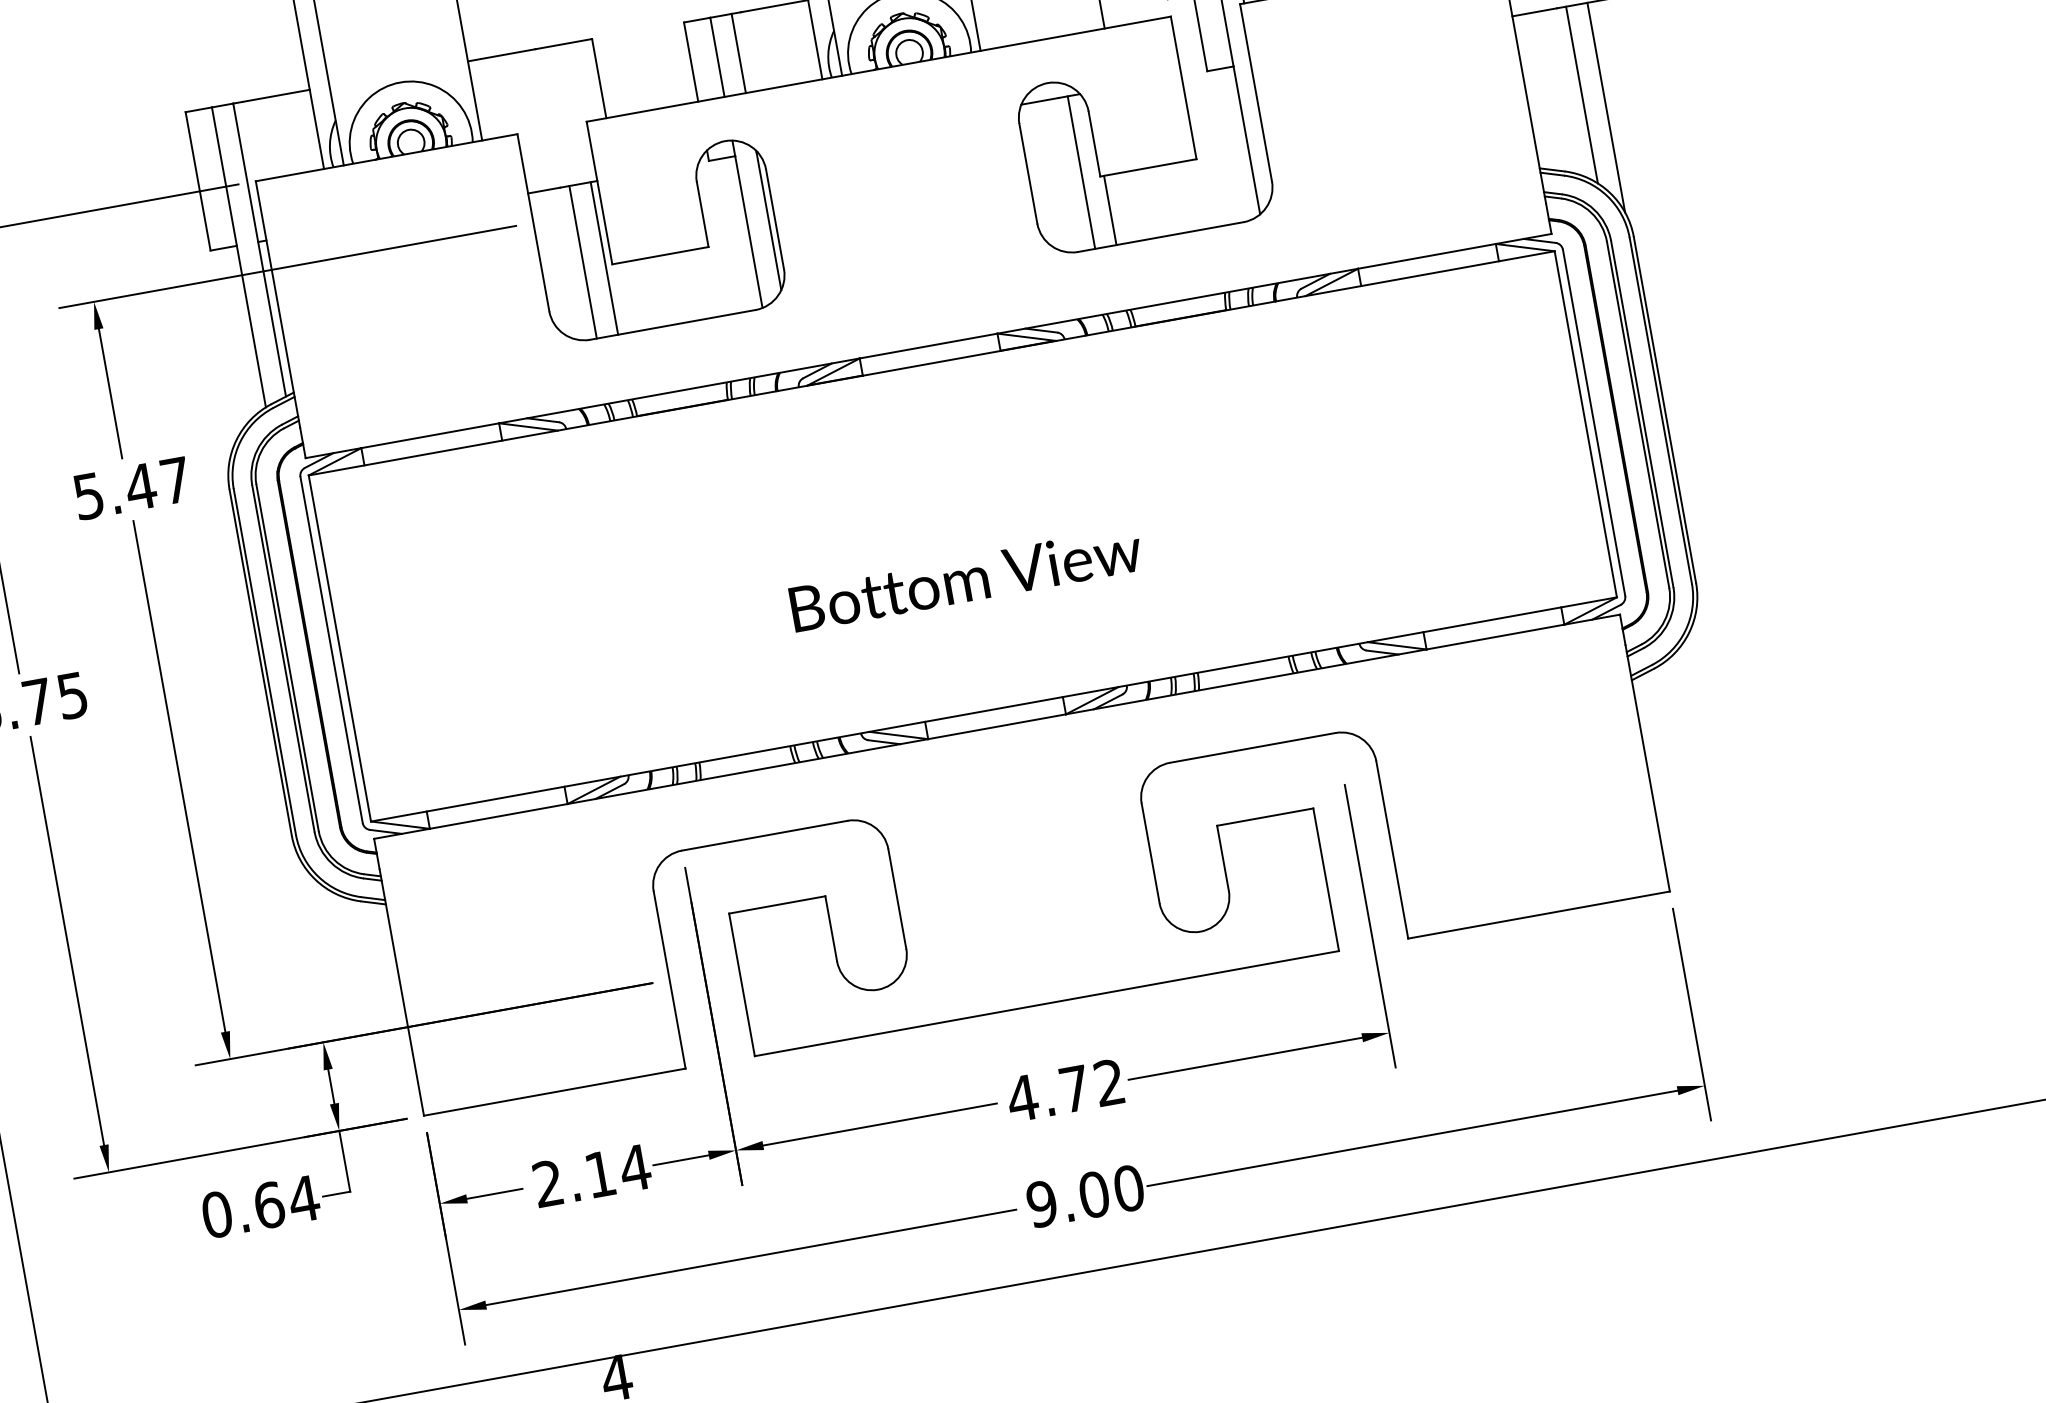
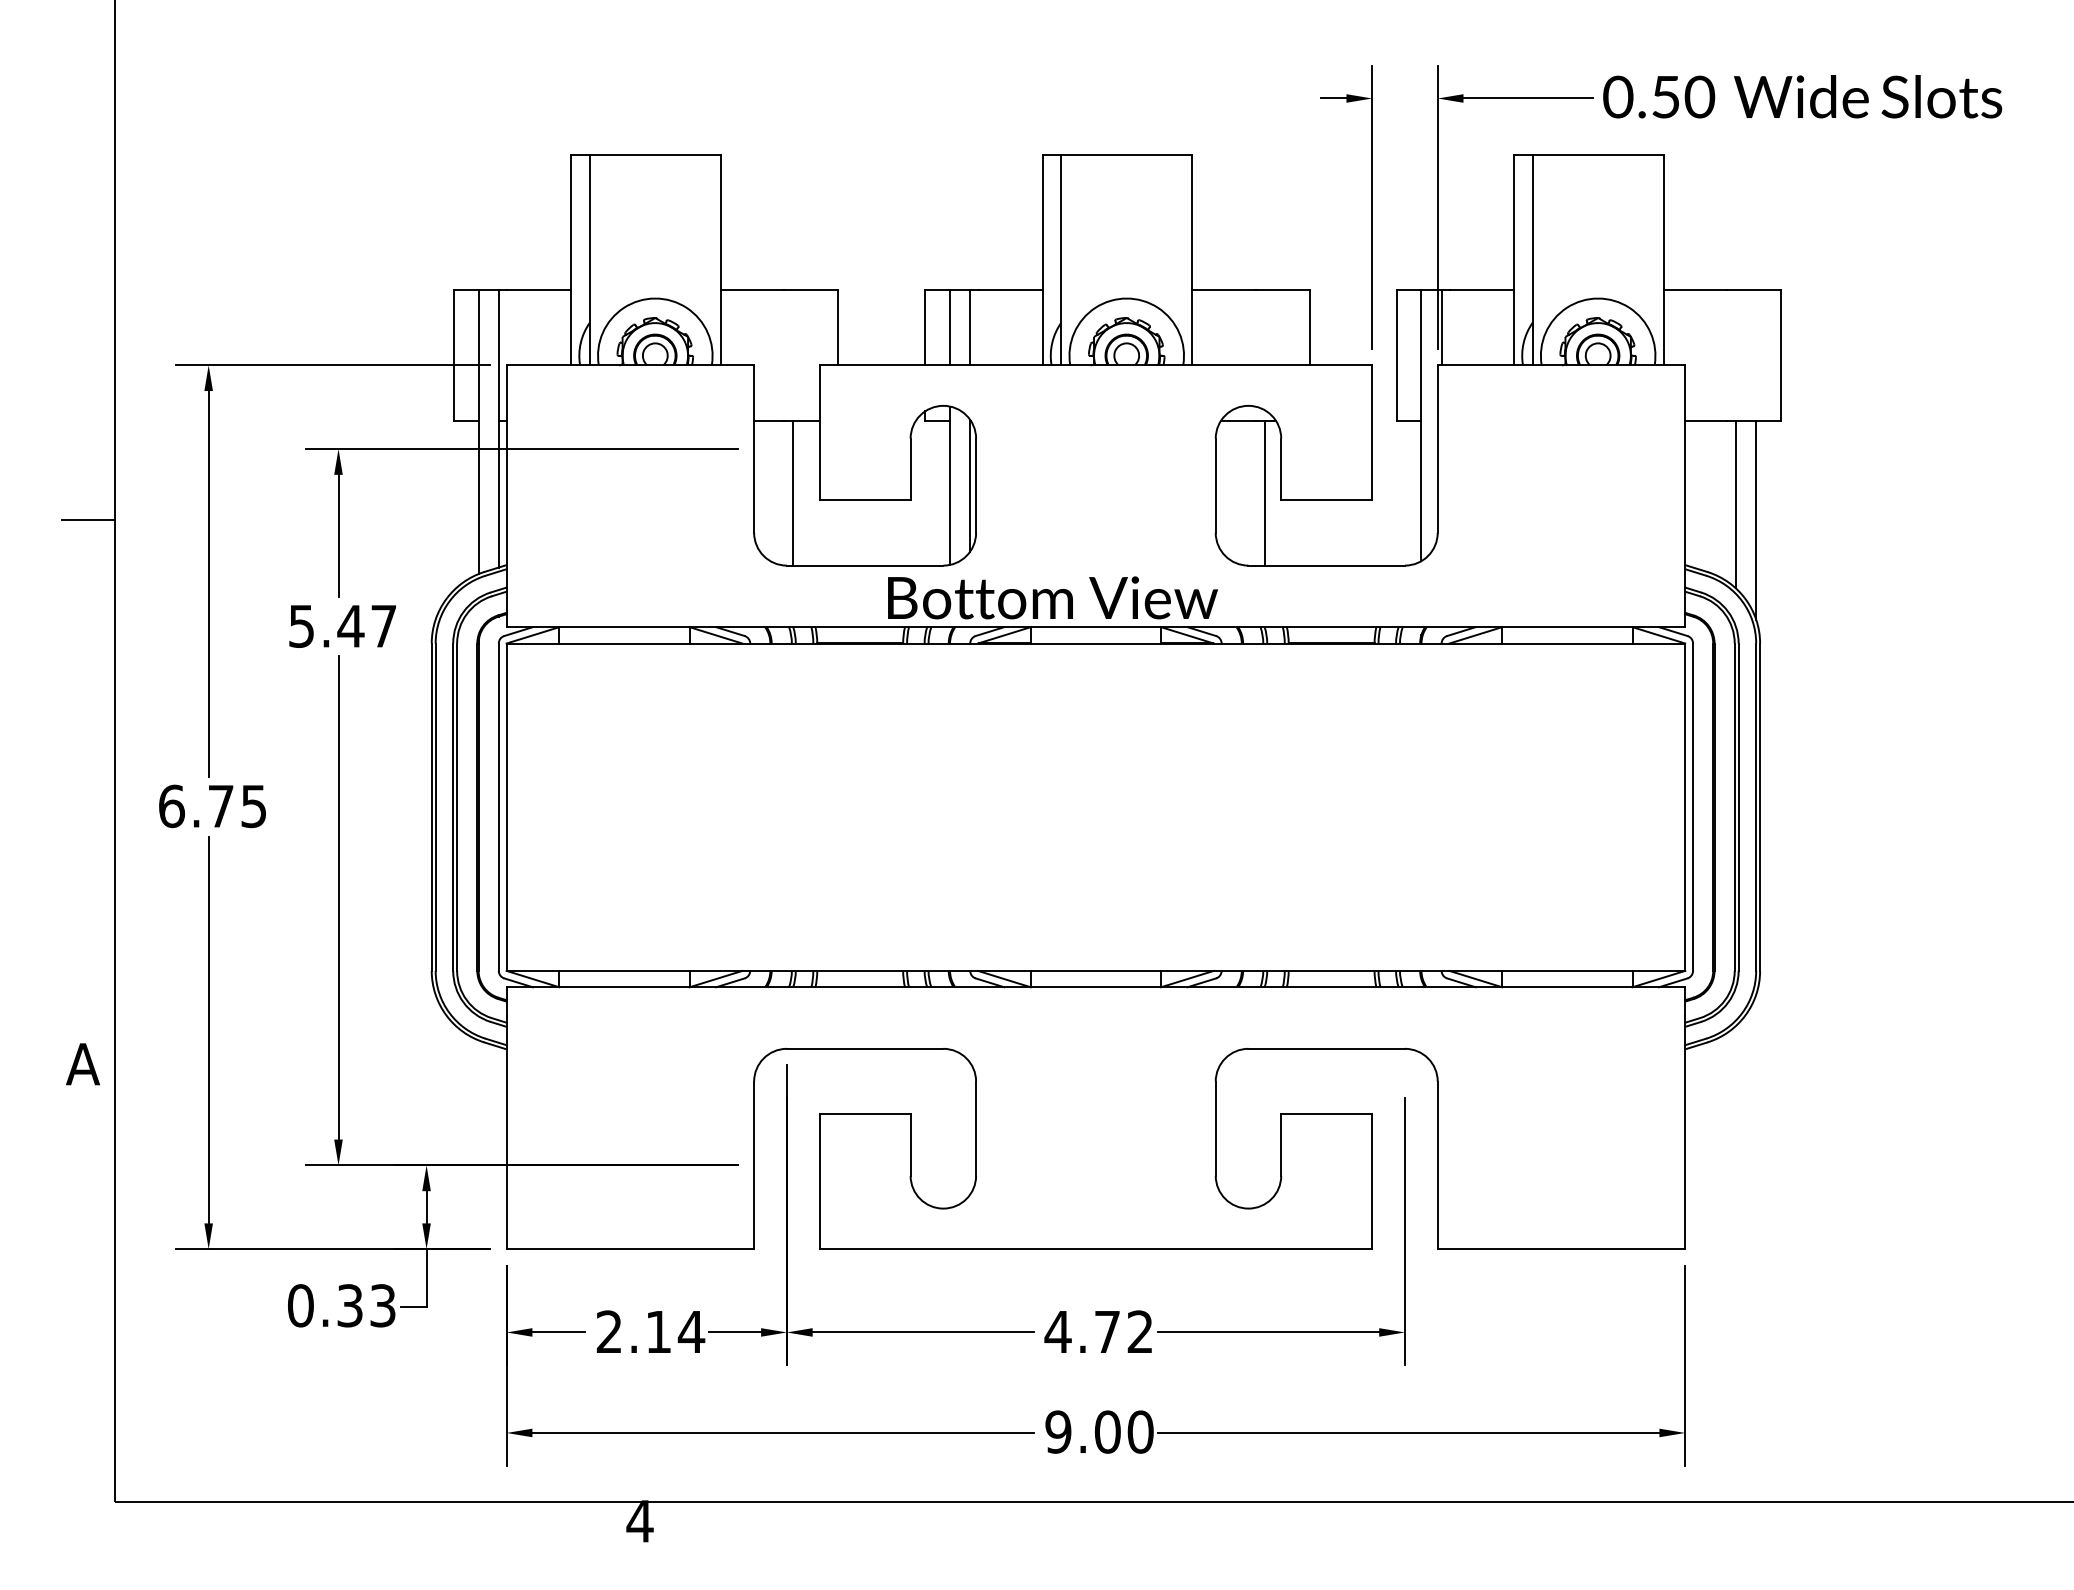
line: (1109, 210) -> (1284, 532), removed
line: (604, 258) -> (813, 493), removed
text: (965, 578) -> (1052, 597), moved
text: (286, 1201) -> (366, 1305), 0.64 -> 0.33

